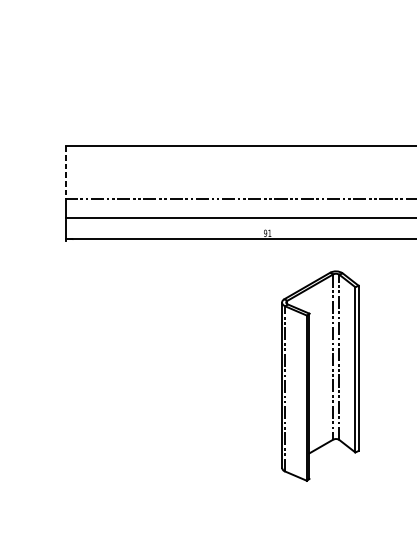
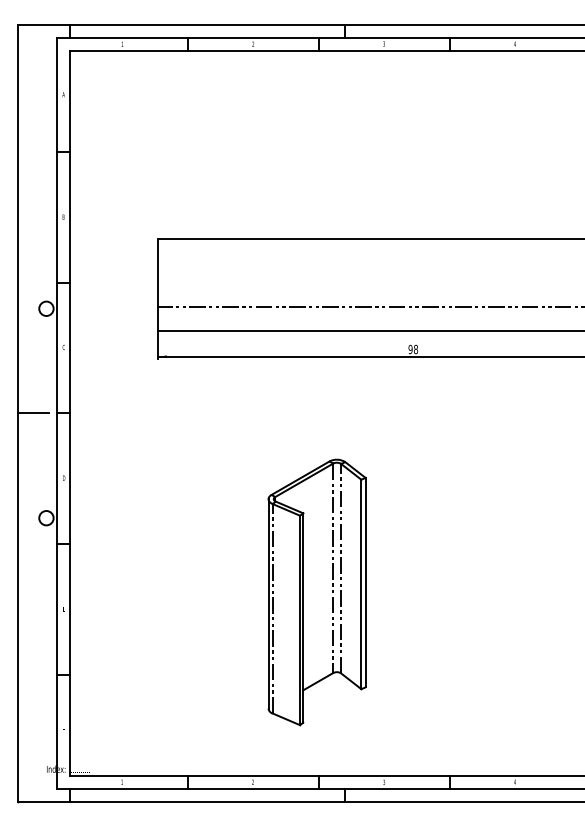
line: (66, 172) -> (158, 272), dashed -> solid
text: (270, 233) -> (416, 349), 91 -> 98
part: (319, 376) -> (316, 592), moved

